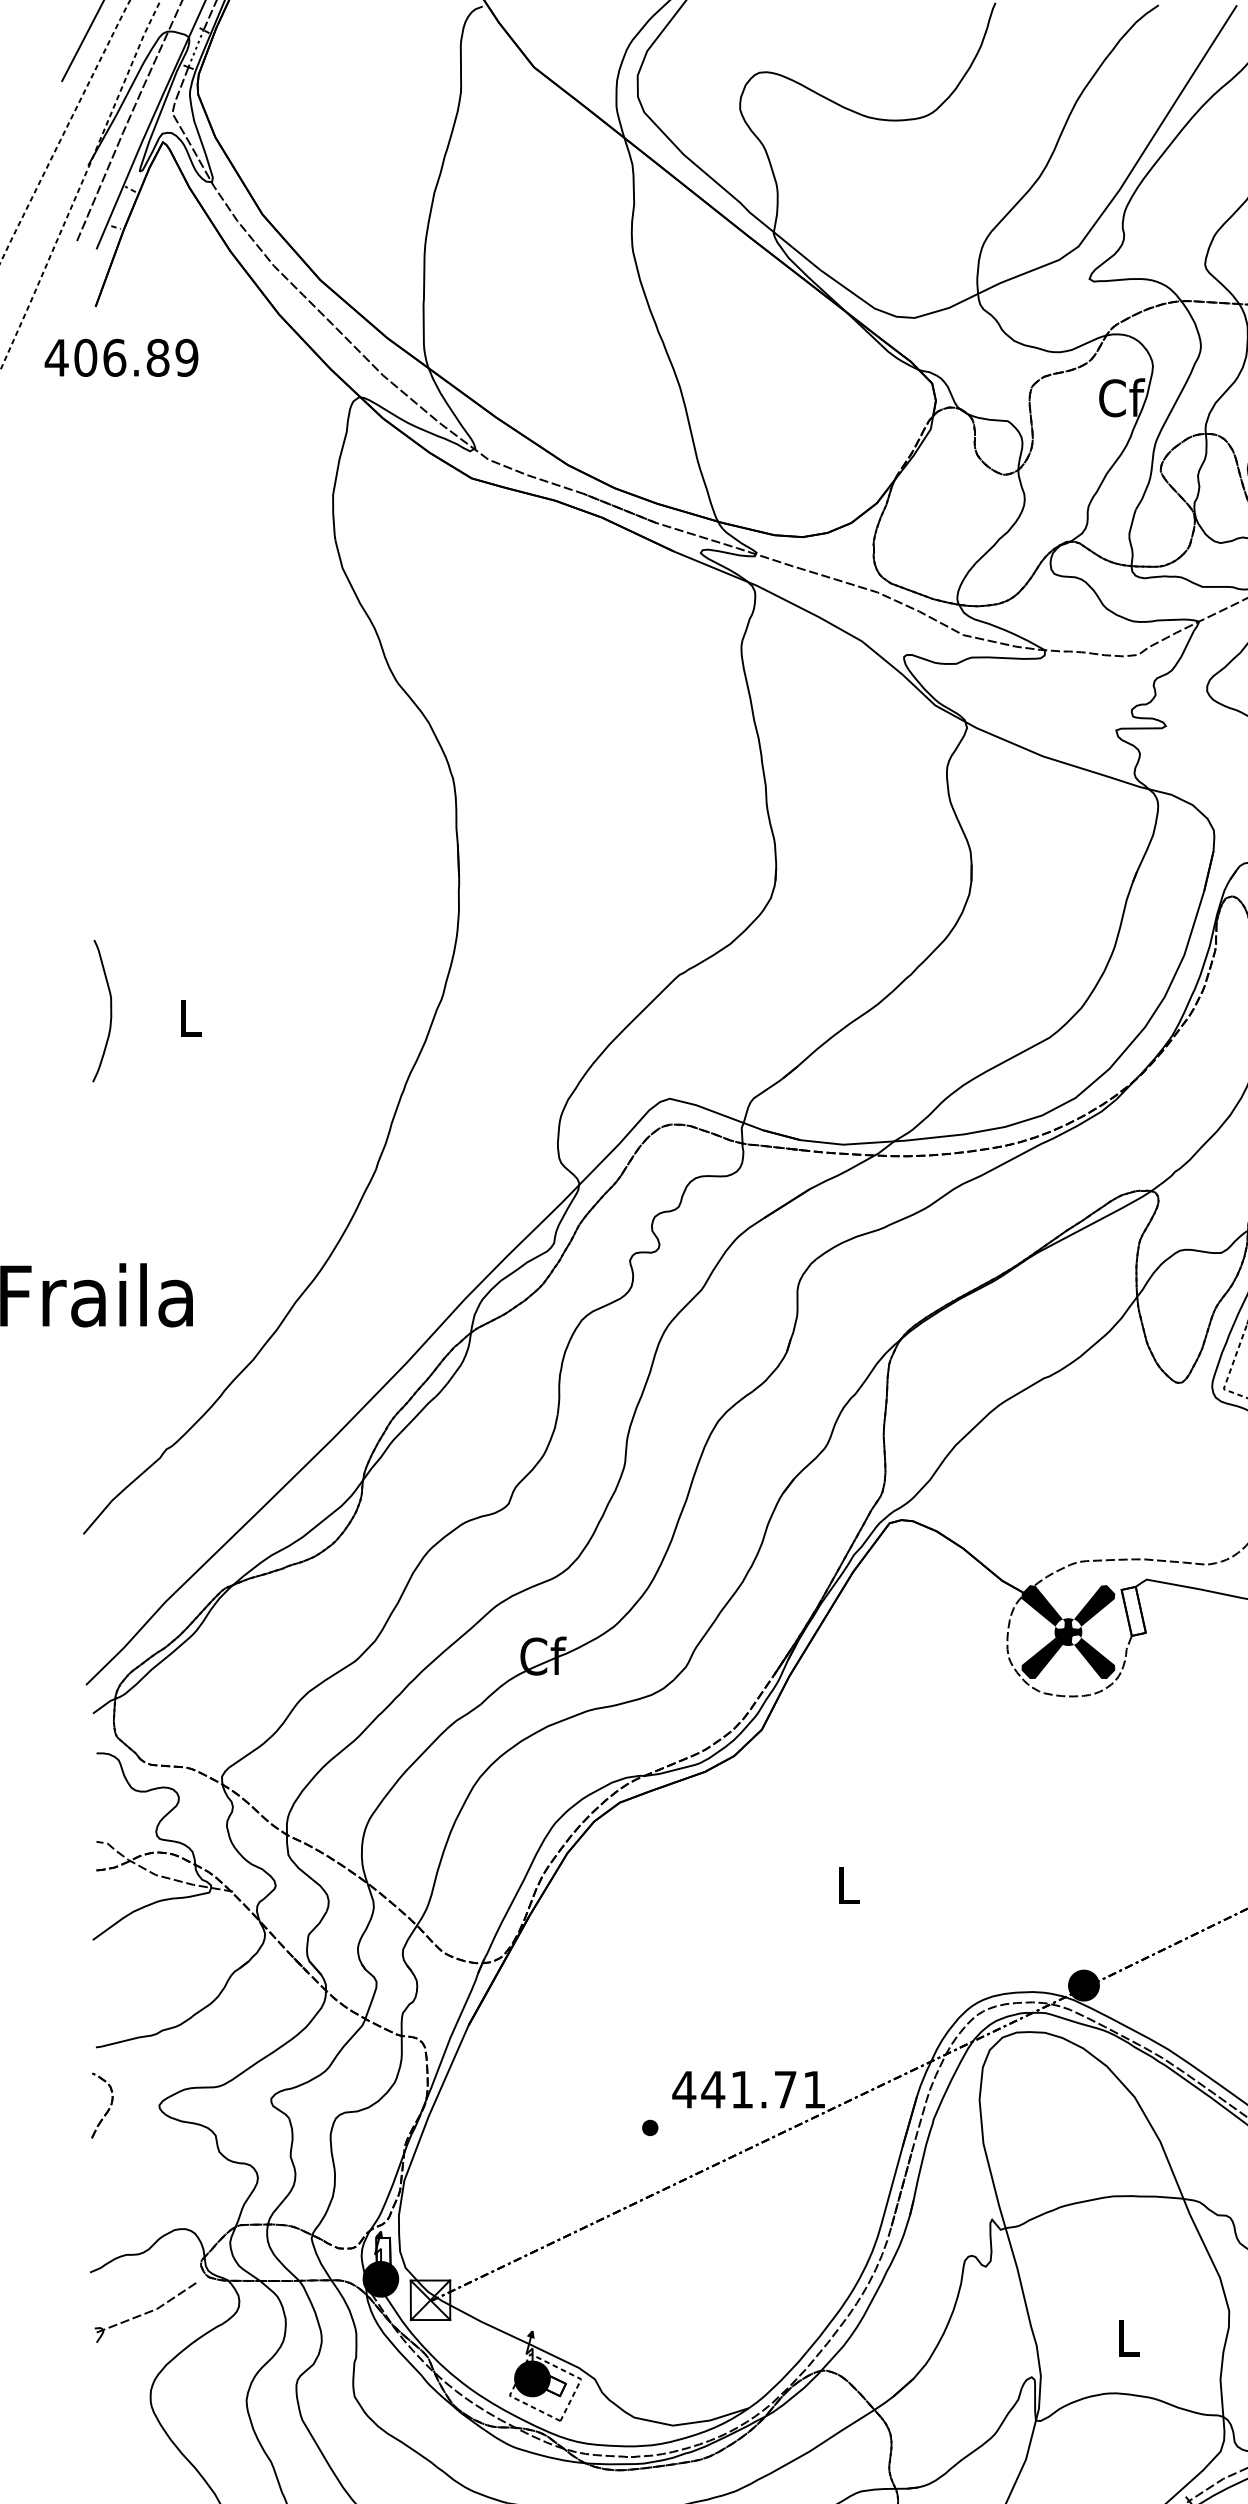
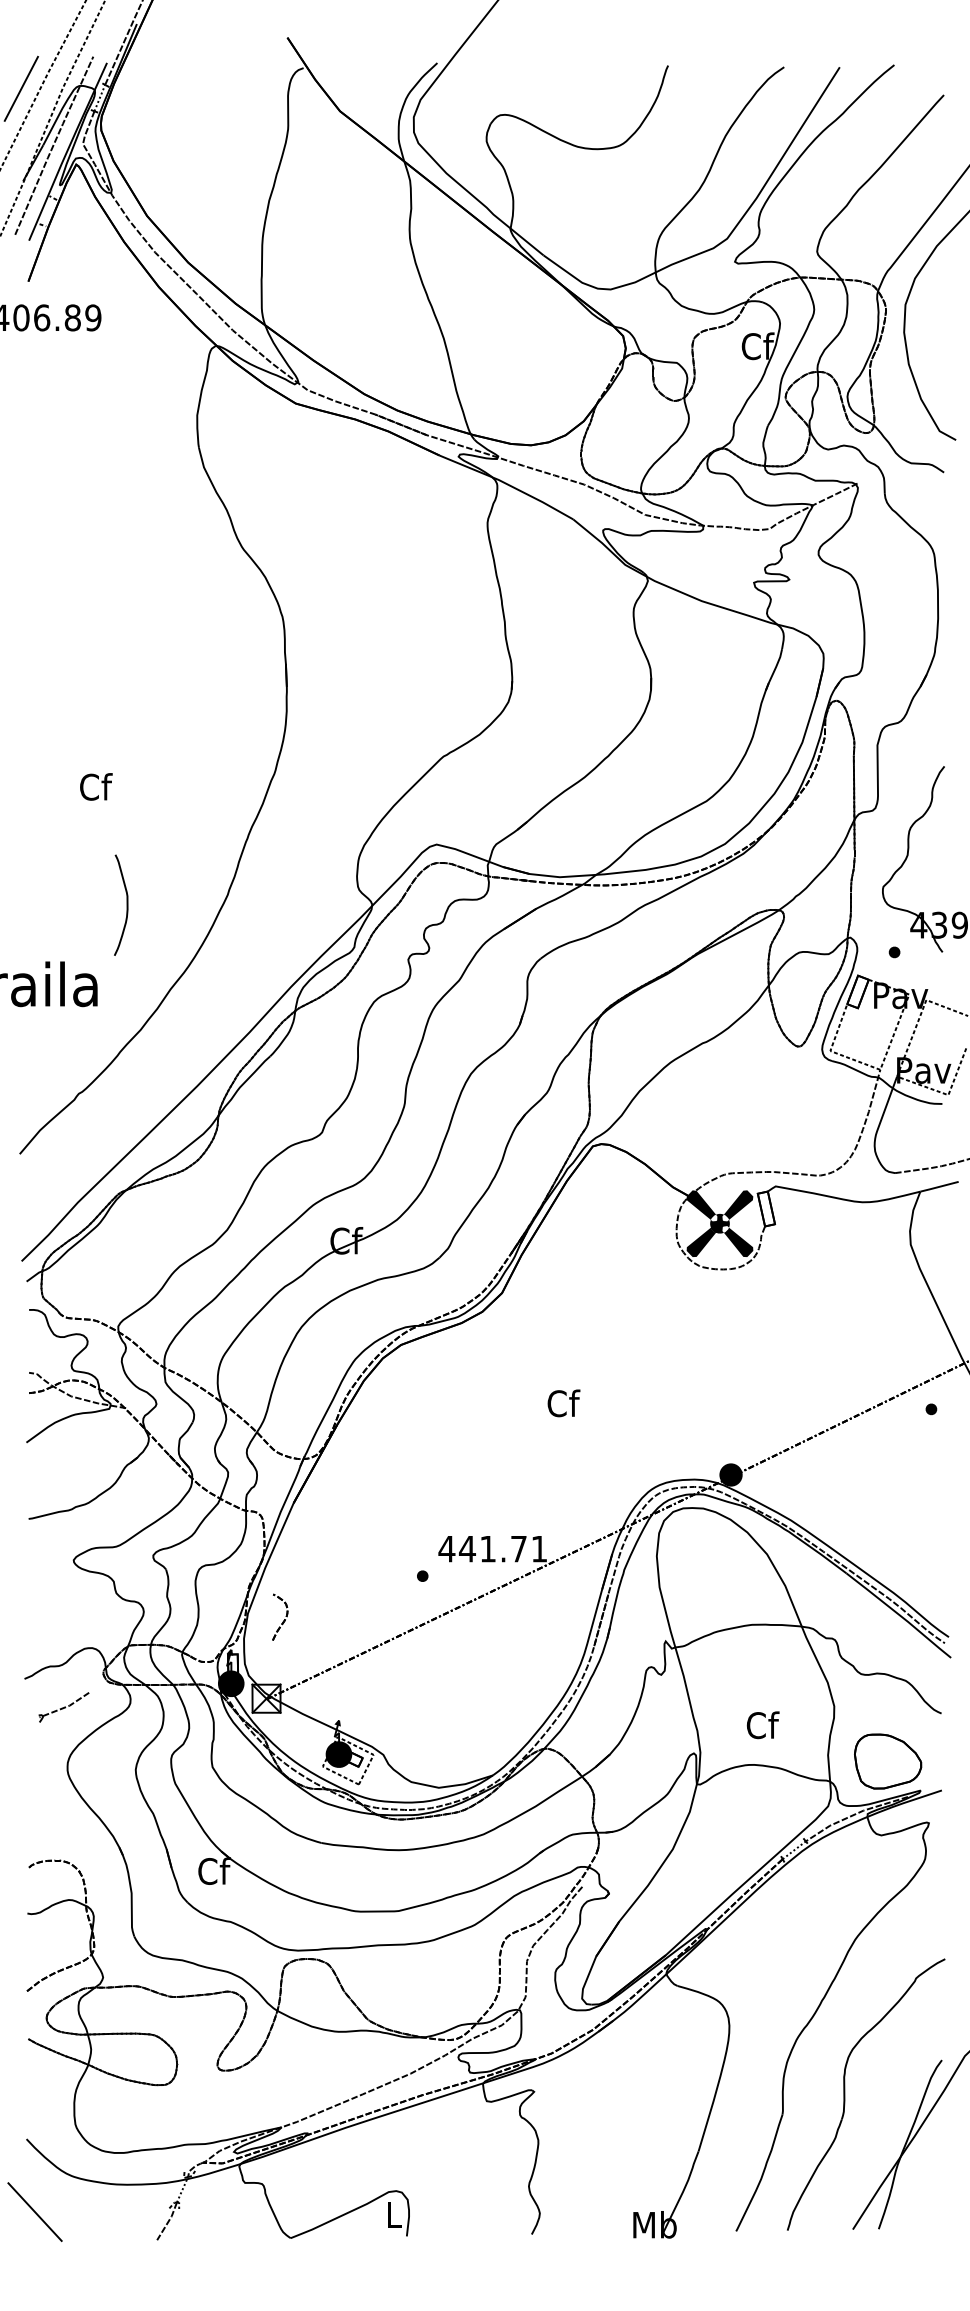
curve: (109, 1010) -> (126, 904), moved
text: (191, 1017) -> (96, 786), L -> Cf
text: (848, 1885) -> (563, 1403), L -> Cf
part: (102, 2104) -> (280, 1616), moved
part: (144, 2312) -> (63, 1707), size x0.7
text: (1128, 2337) -> (762, 1725), L -> Cf

